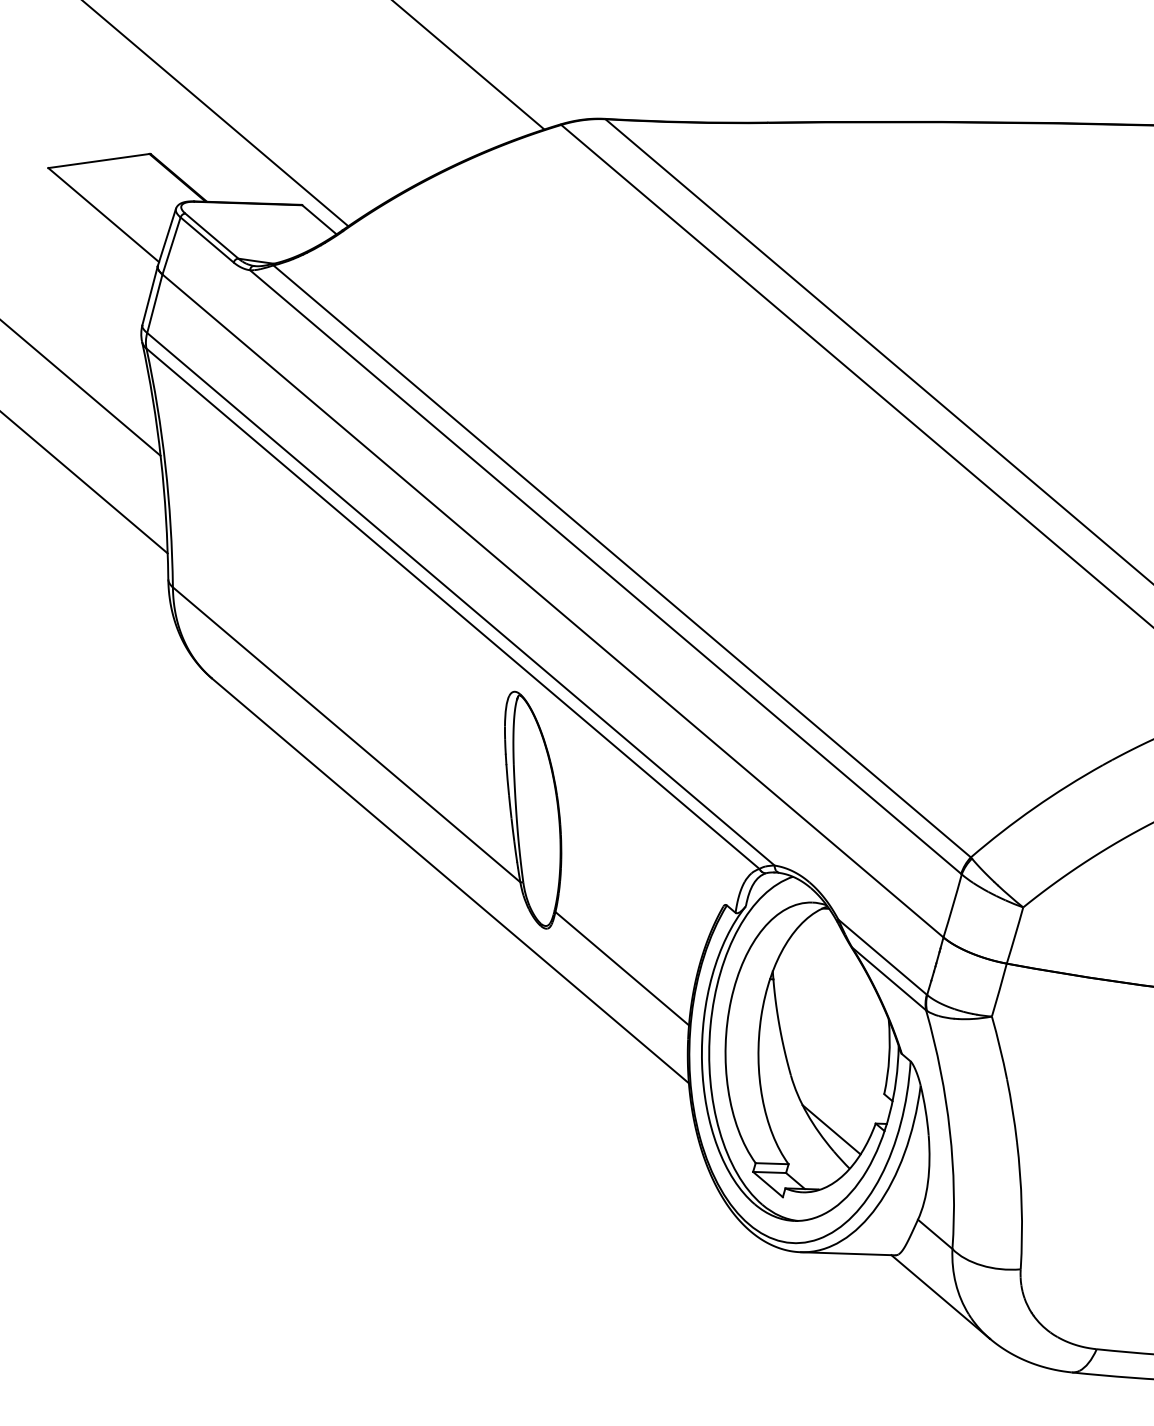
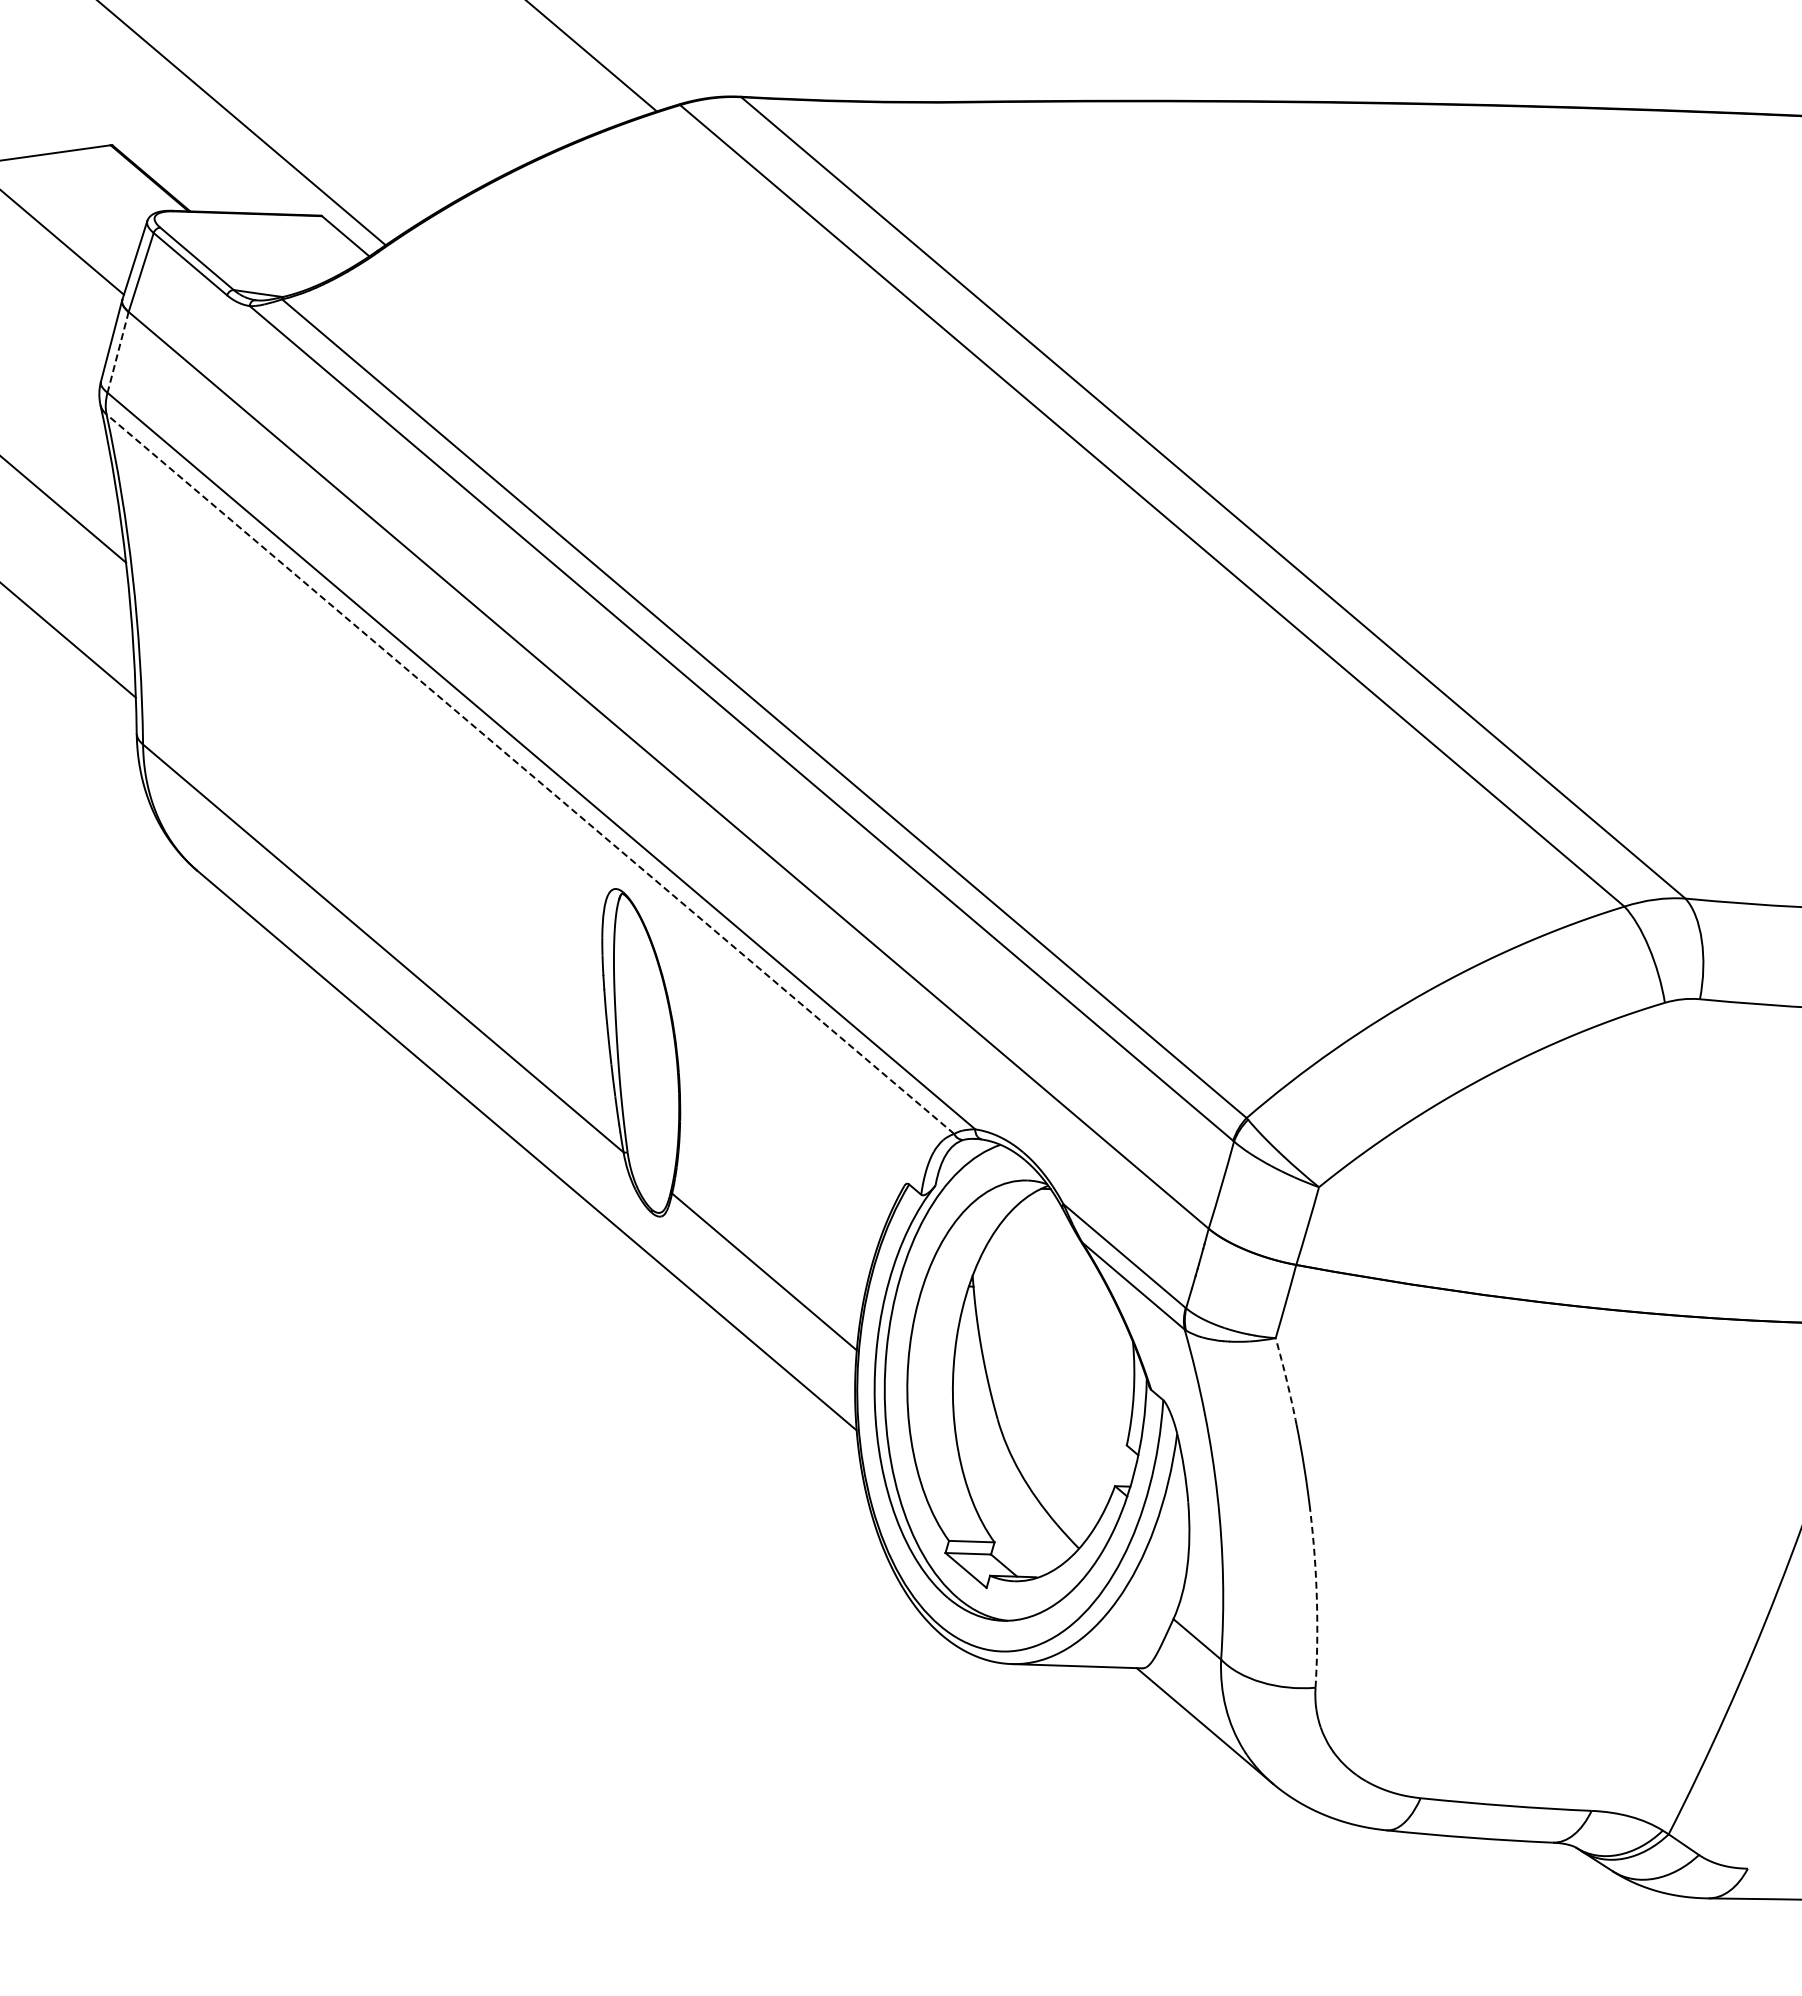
line: (155, 303) -> (118, 352), solid -> dashed
line: (453, 608) -> (530, 773), solid -> dashed
arc: (999, 1047) -> (1286, 1381), solid -> dashed
line: (831, 1129) -> (1053, 1494), removed
arc: (1021, 1205) -> (1316, 1599), solid -> dashed

